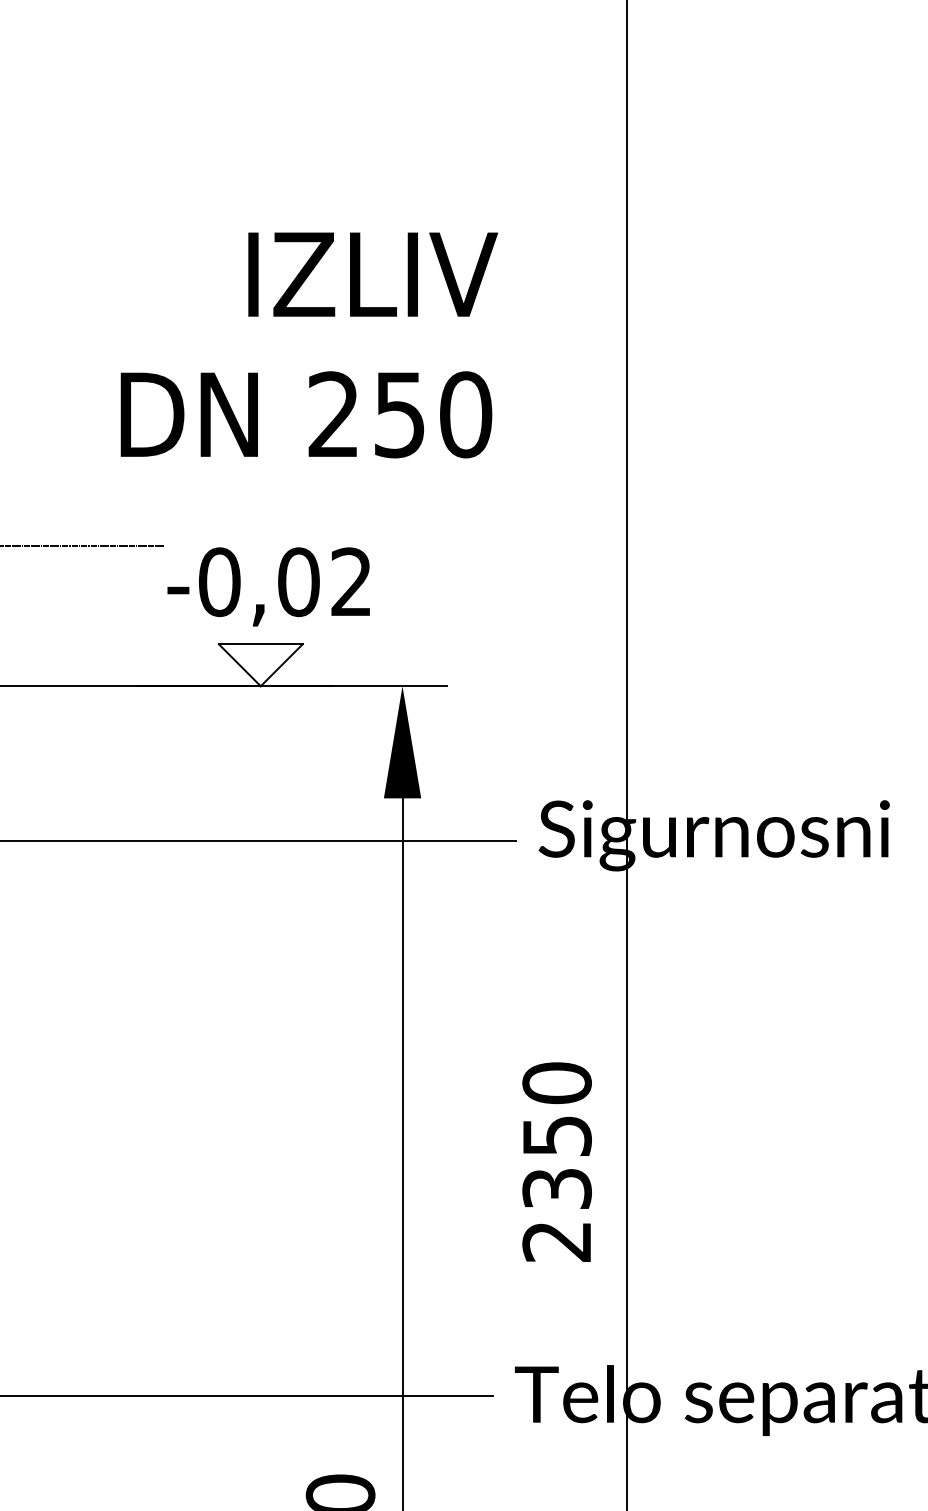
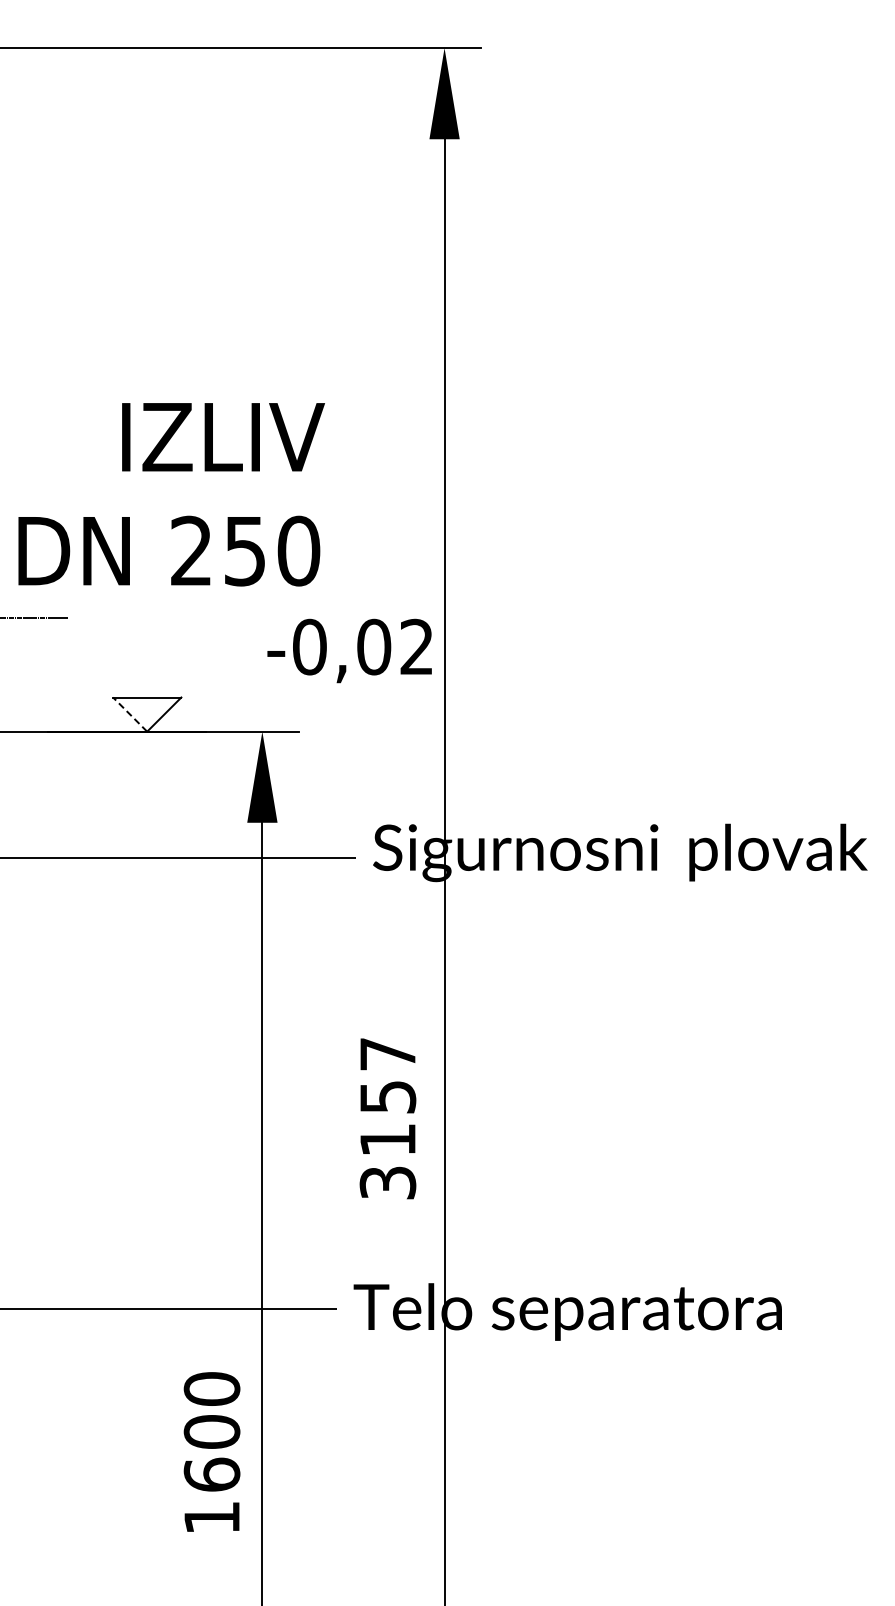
text: (309, 345) -> (171, 494), moved
text: (268, 586) -> (349, 650), moved
line: (238, 665) -> (129, 714), solid -> dashed
text: (556, 1162) -> (387, 1118), 2350 -> 3157

